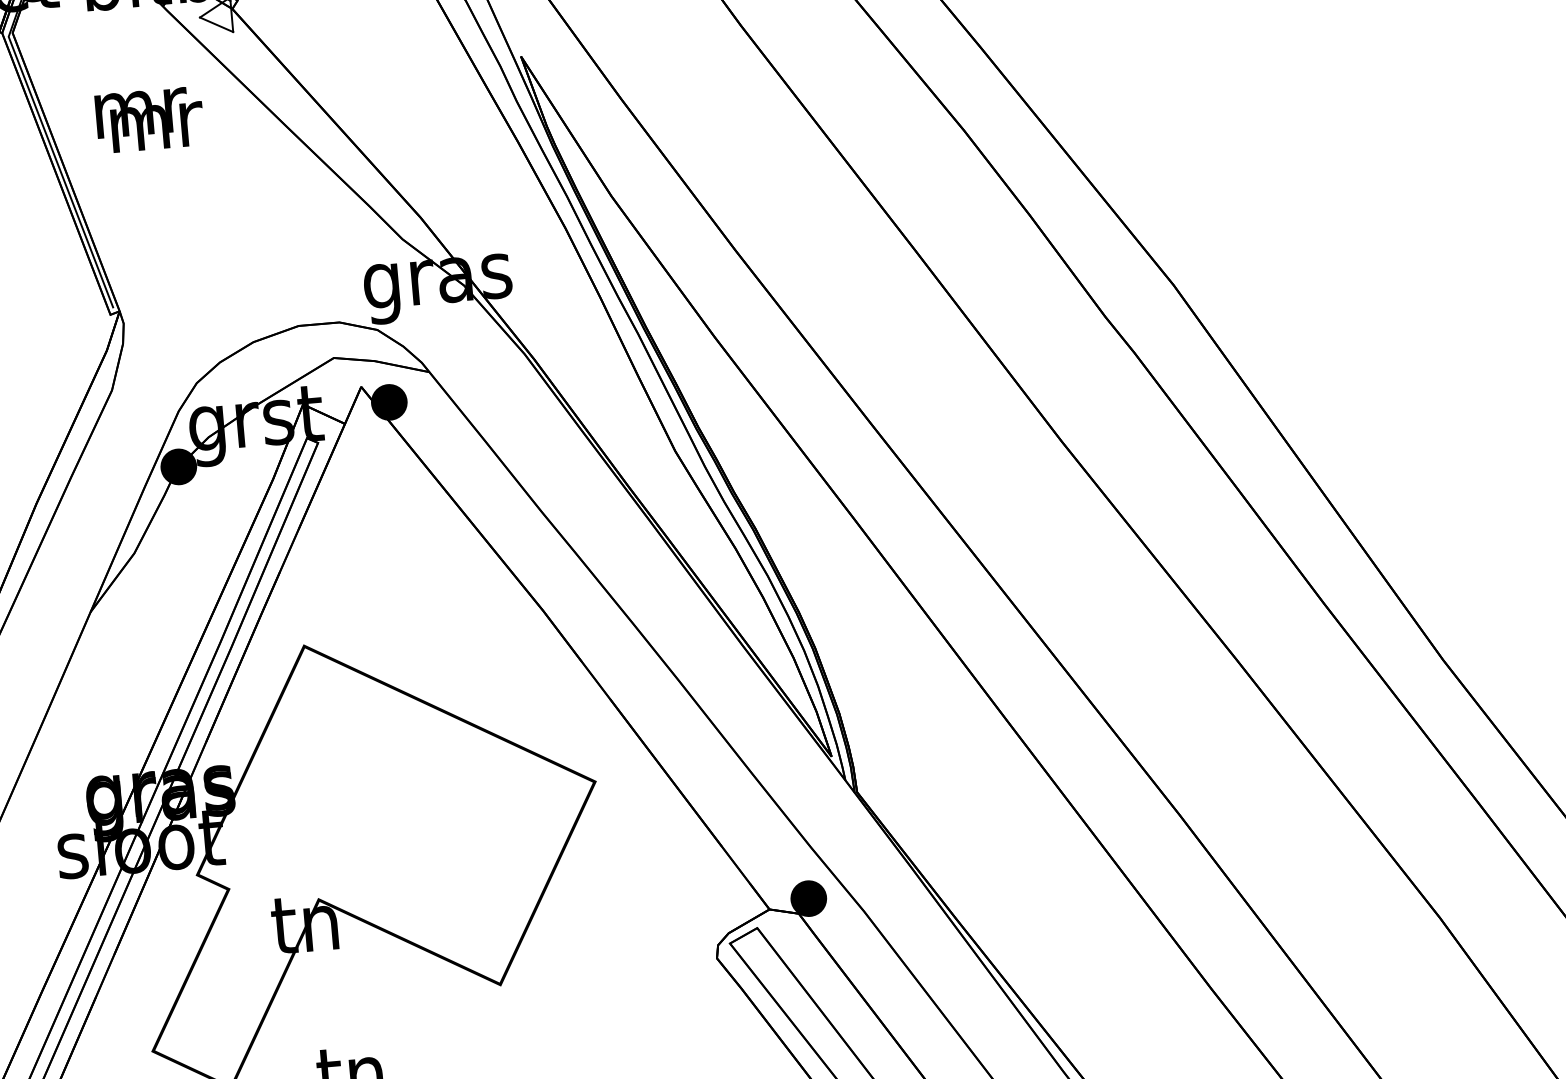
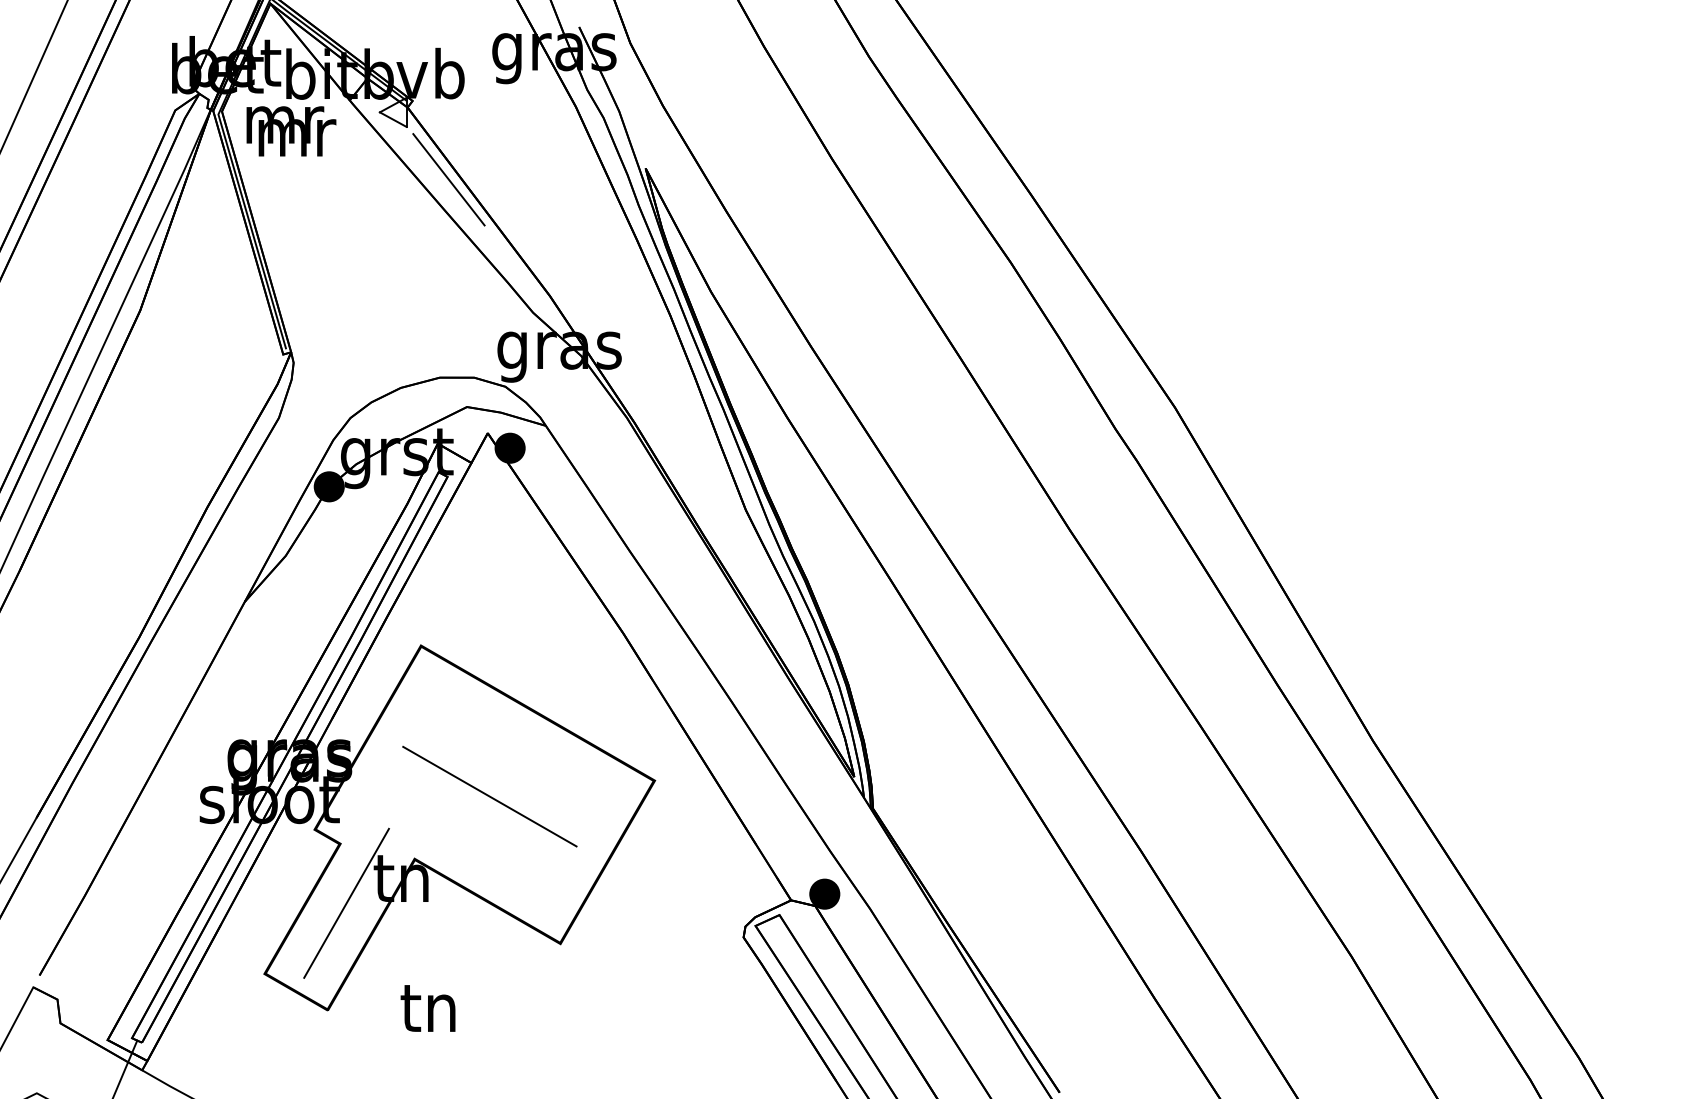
line: (288, 90) -> (448, 179), added
text: (149, 120) -> (291, 131), moved
line: (400, 817) -> (489, 796), added
line: (242, 958) -> (346, 902), added

